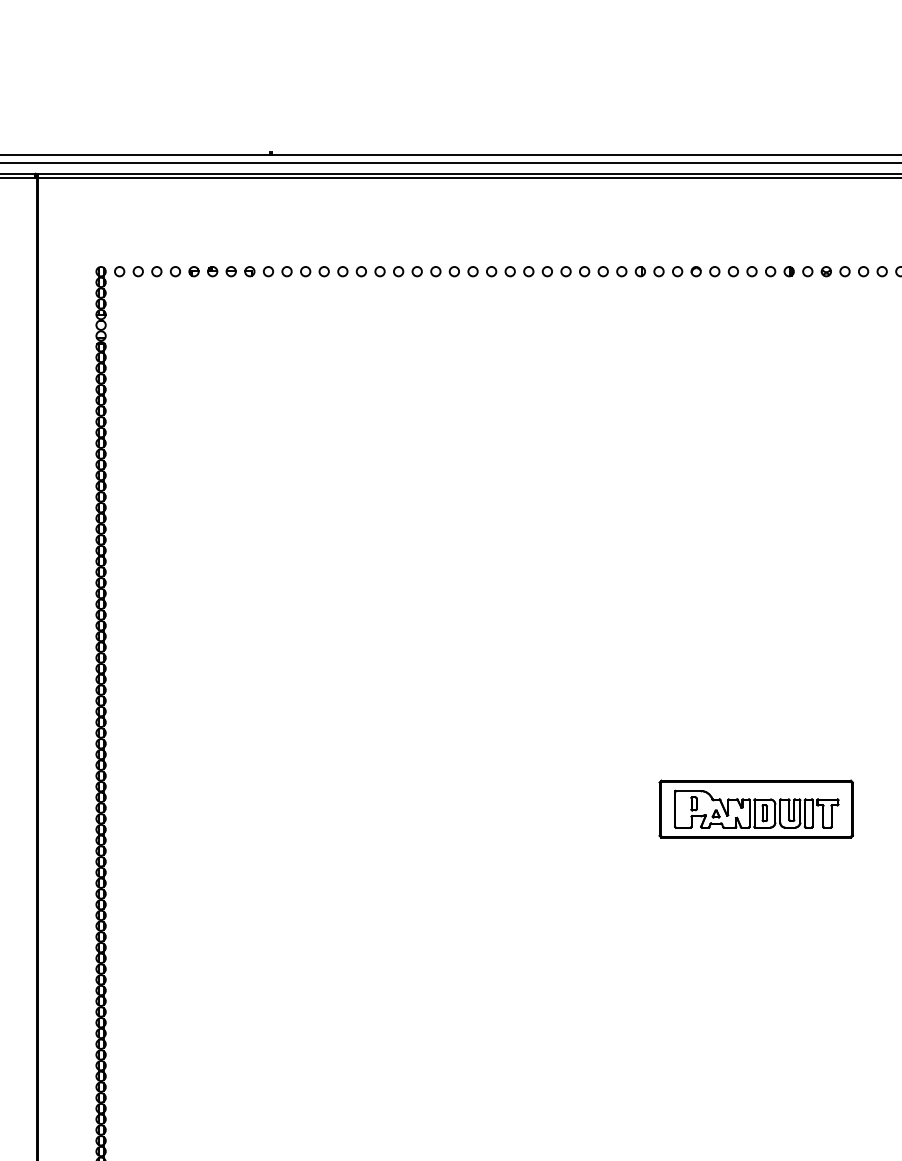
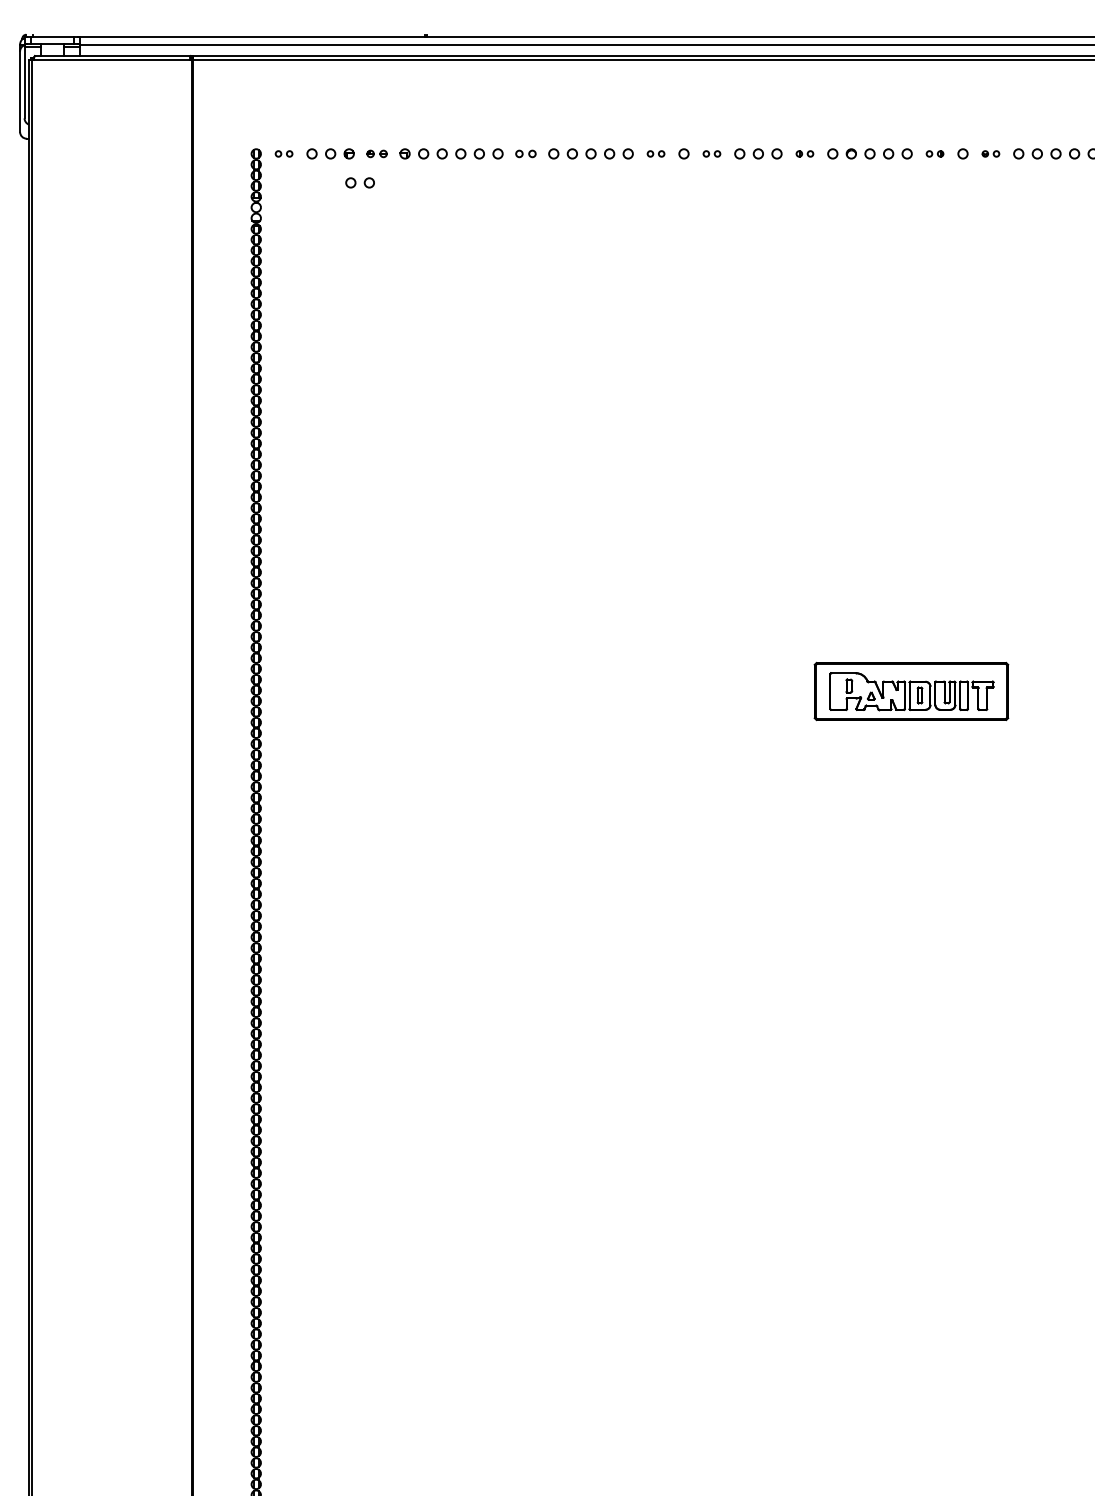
part: (128, 271) -> (283, 153), size x0.6
part: (221, 271) -> (376, 153), size x0.7
part: (370, 271) -> (525, 153), size x0.7
part: (500, 271) -> (655, 153), size x0.6
part: (556, 271) -> (711, 153), size x0.6
part: (649, 271) -> (804, 153), size x0.6
part: (779, 271) -> (934, 153), size x0.6
part: (835, 271) -> (990, 153), size x0.6
part: (204, 300) -> (359, 182), added

